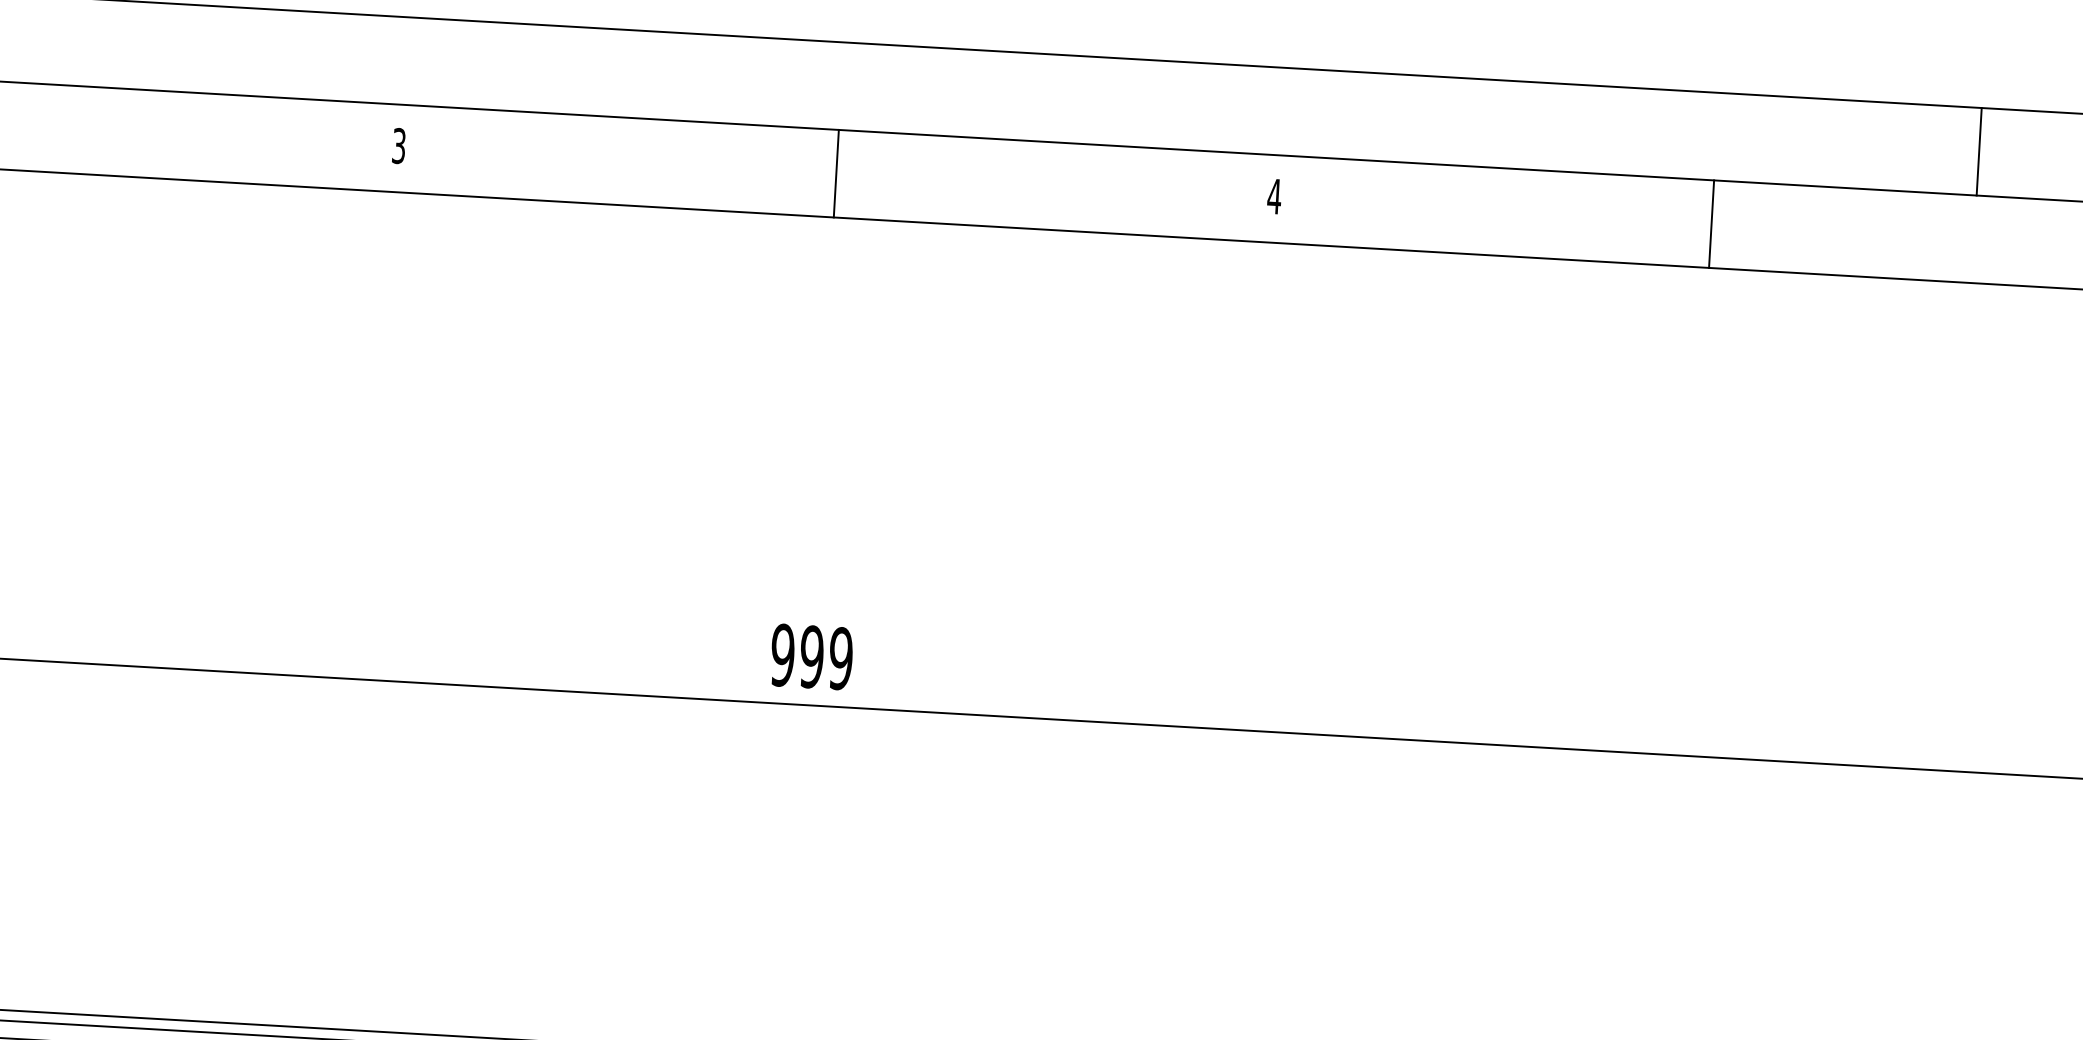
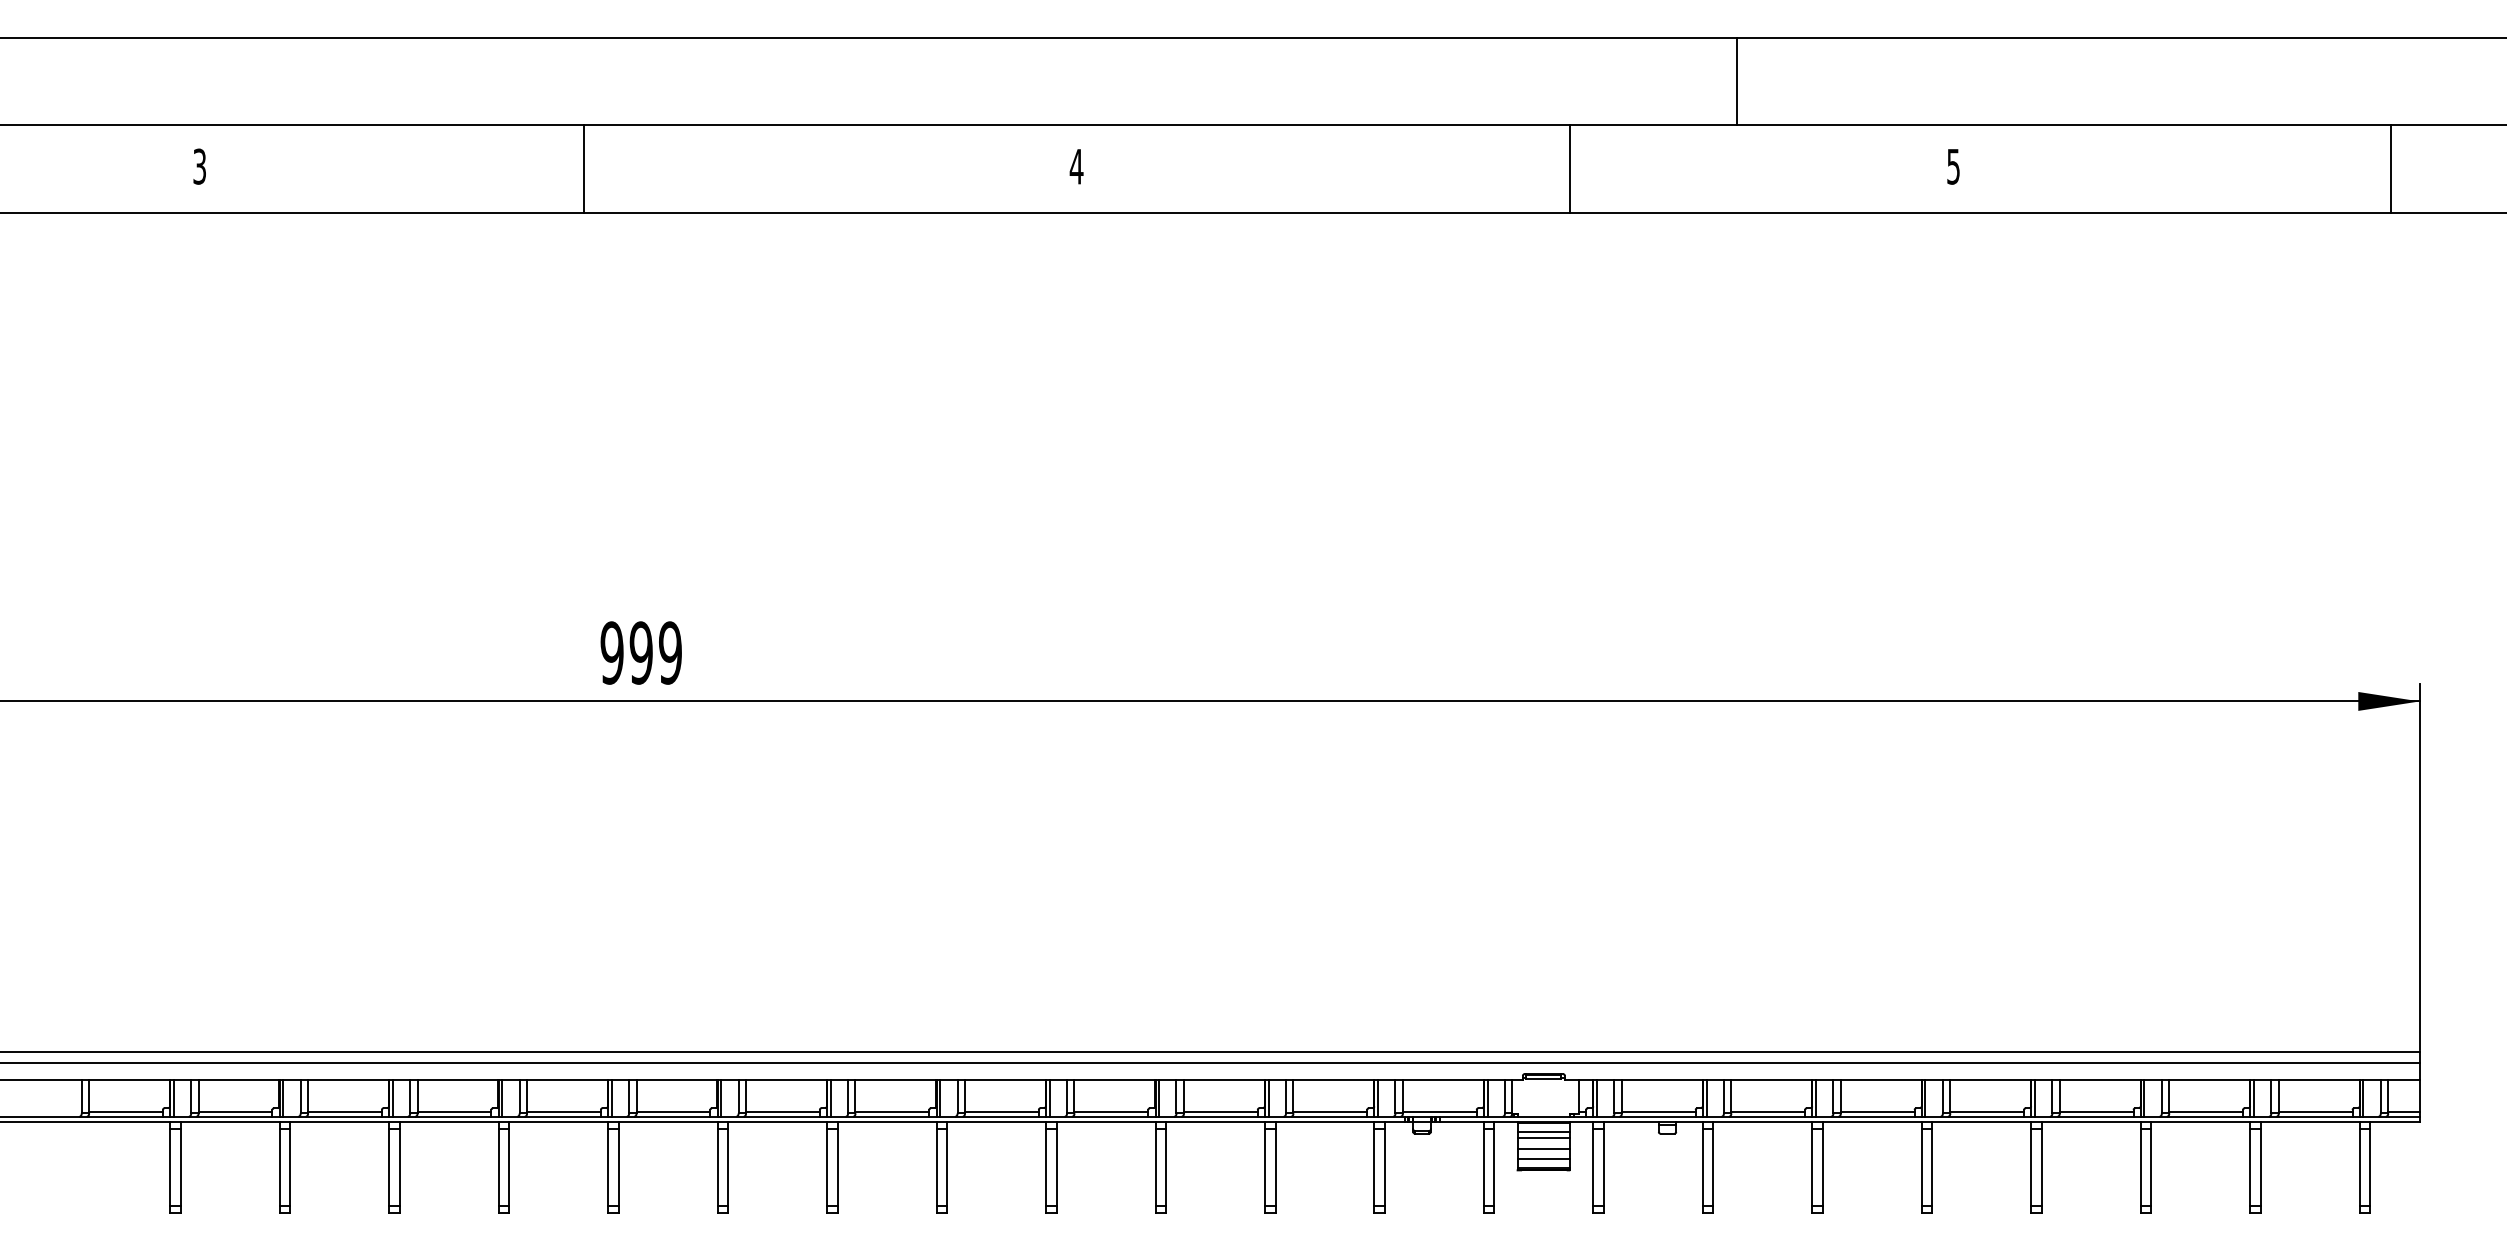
line: (1979, 151) -> (1736, 81), moved
line: (835, 173) -> (583, 168), moved
line: (1711, 223) -> (1569, 168), moved

